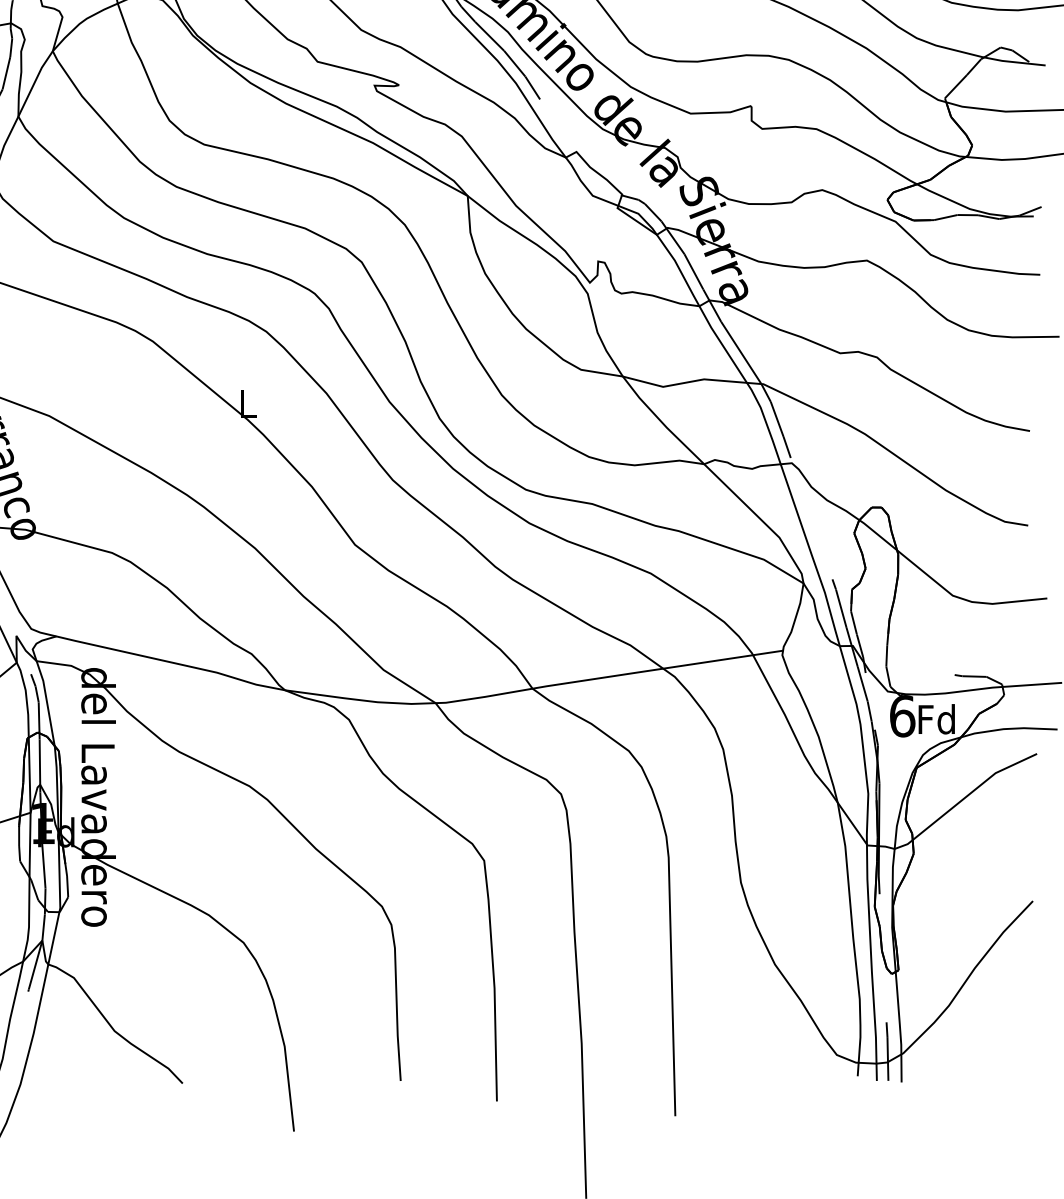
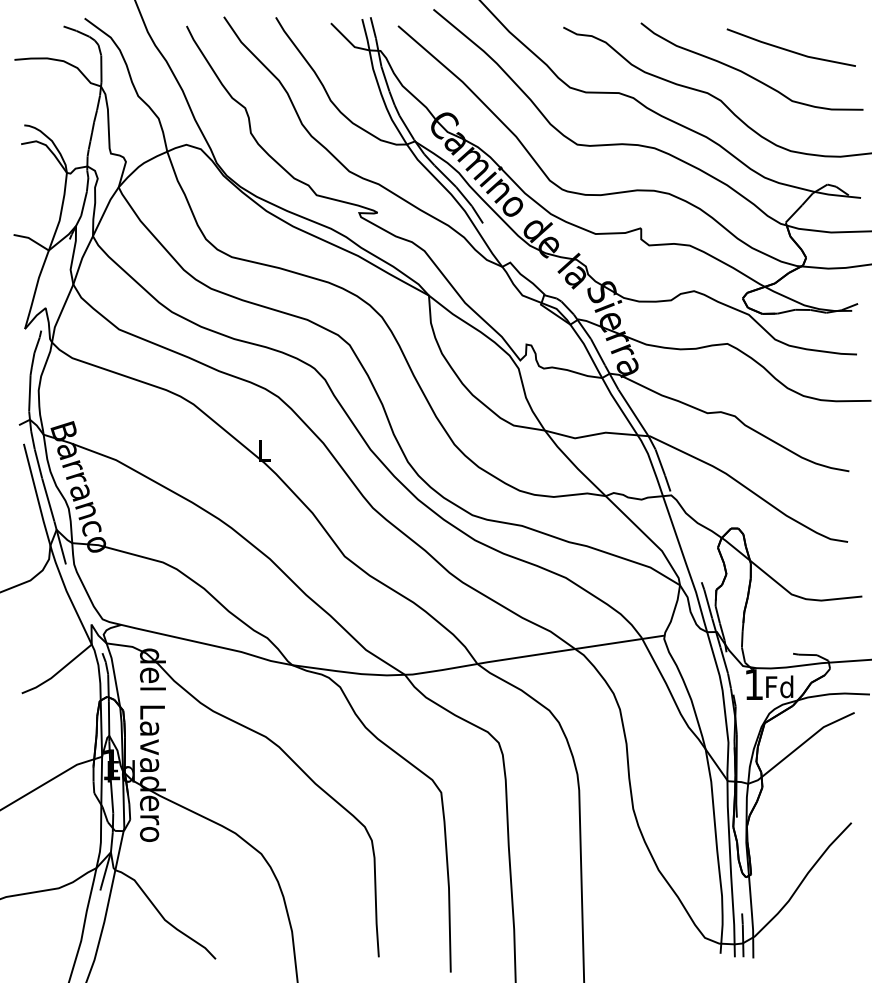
text: (901, 716) -> (753, 684), 6 -> 1

